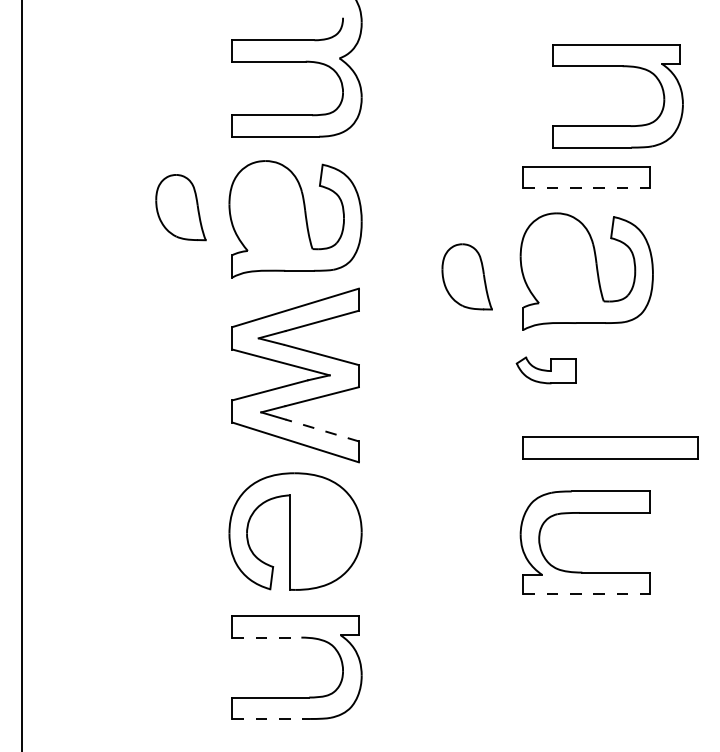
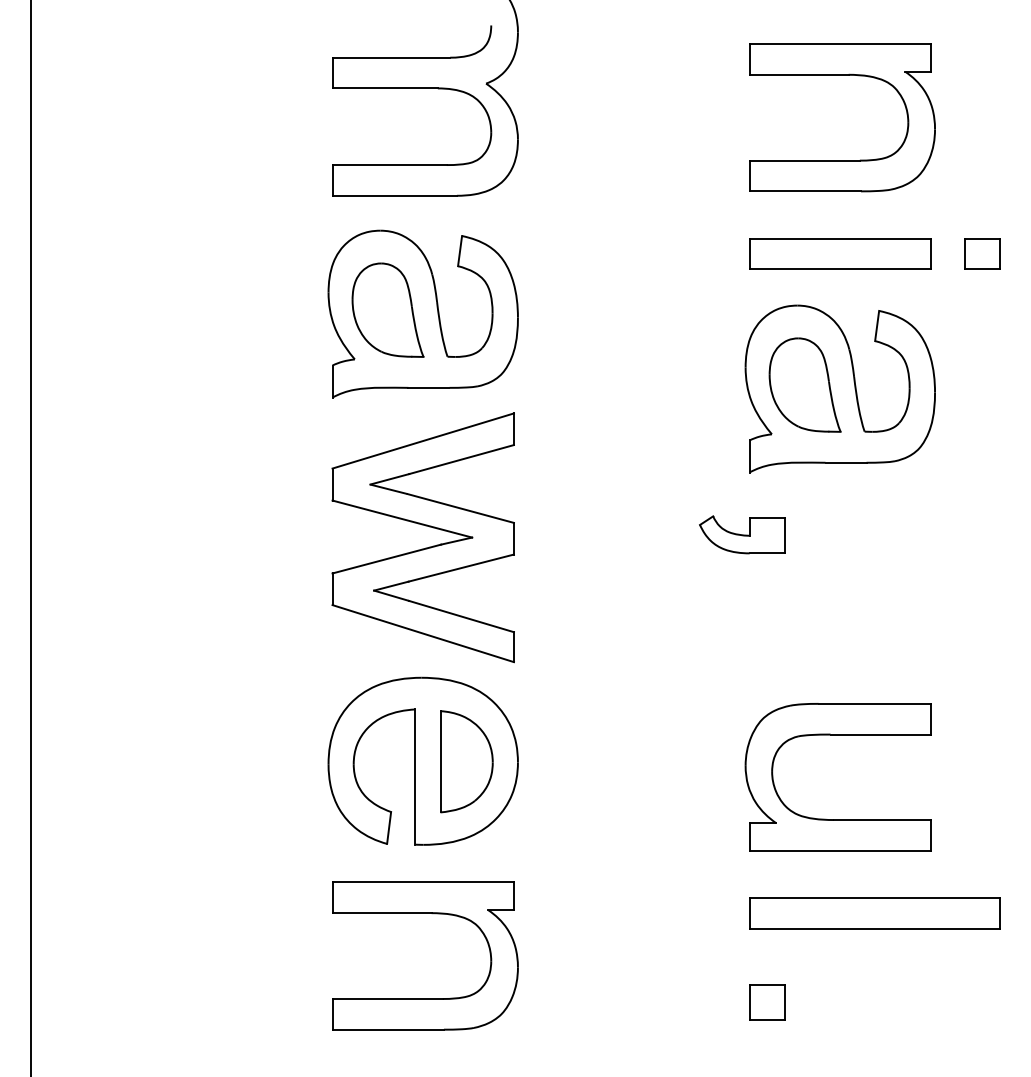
part: (617, 125) -> (841, 159), moved
part: (685, 177) -> (981, 254), added
line: (587, 188) -> (841, 269), dashed -> solid
part: (180, 207) -> (387, 310), moved
part: (466, 276) -> (804, 384), moved
part: (545, 370) -> (741, 534), moved
line: (321, 430) -> (460, 616), dashed -> solid
part: (610, 447) -> (874, 912), moved
part: (325, 531) -> (466, 761), added
line: (587, 594) -> (841, 851), dashed -> solid
line: (266, 637) -> (381, 912), dashed -> solid
part: (535, 699) -> (766, 1001), added
line: (271, 718) -> (388, 1028), dashed -> solid

